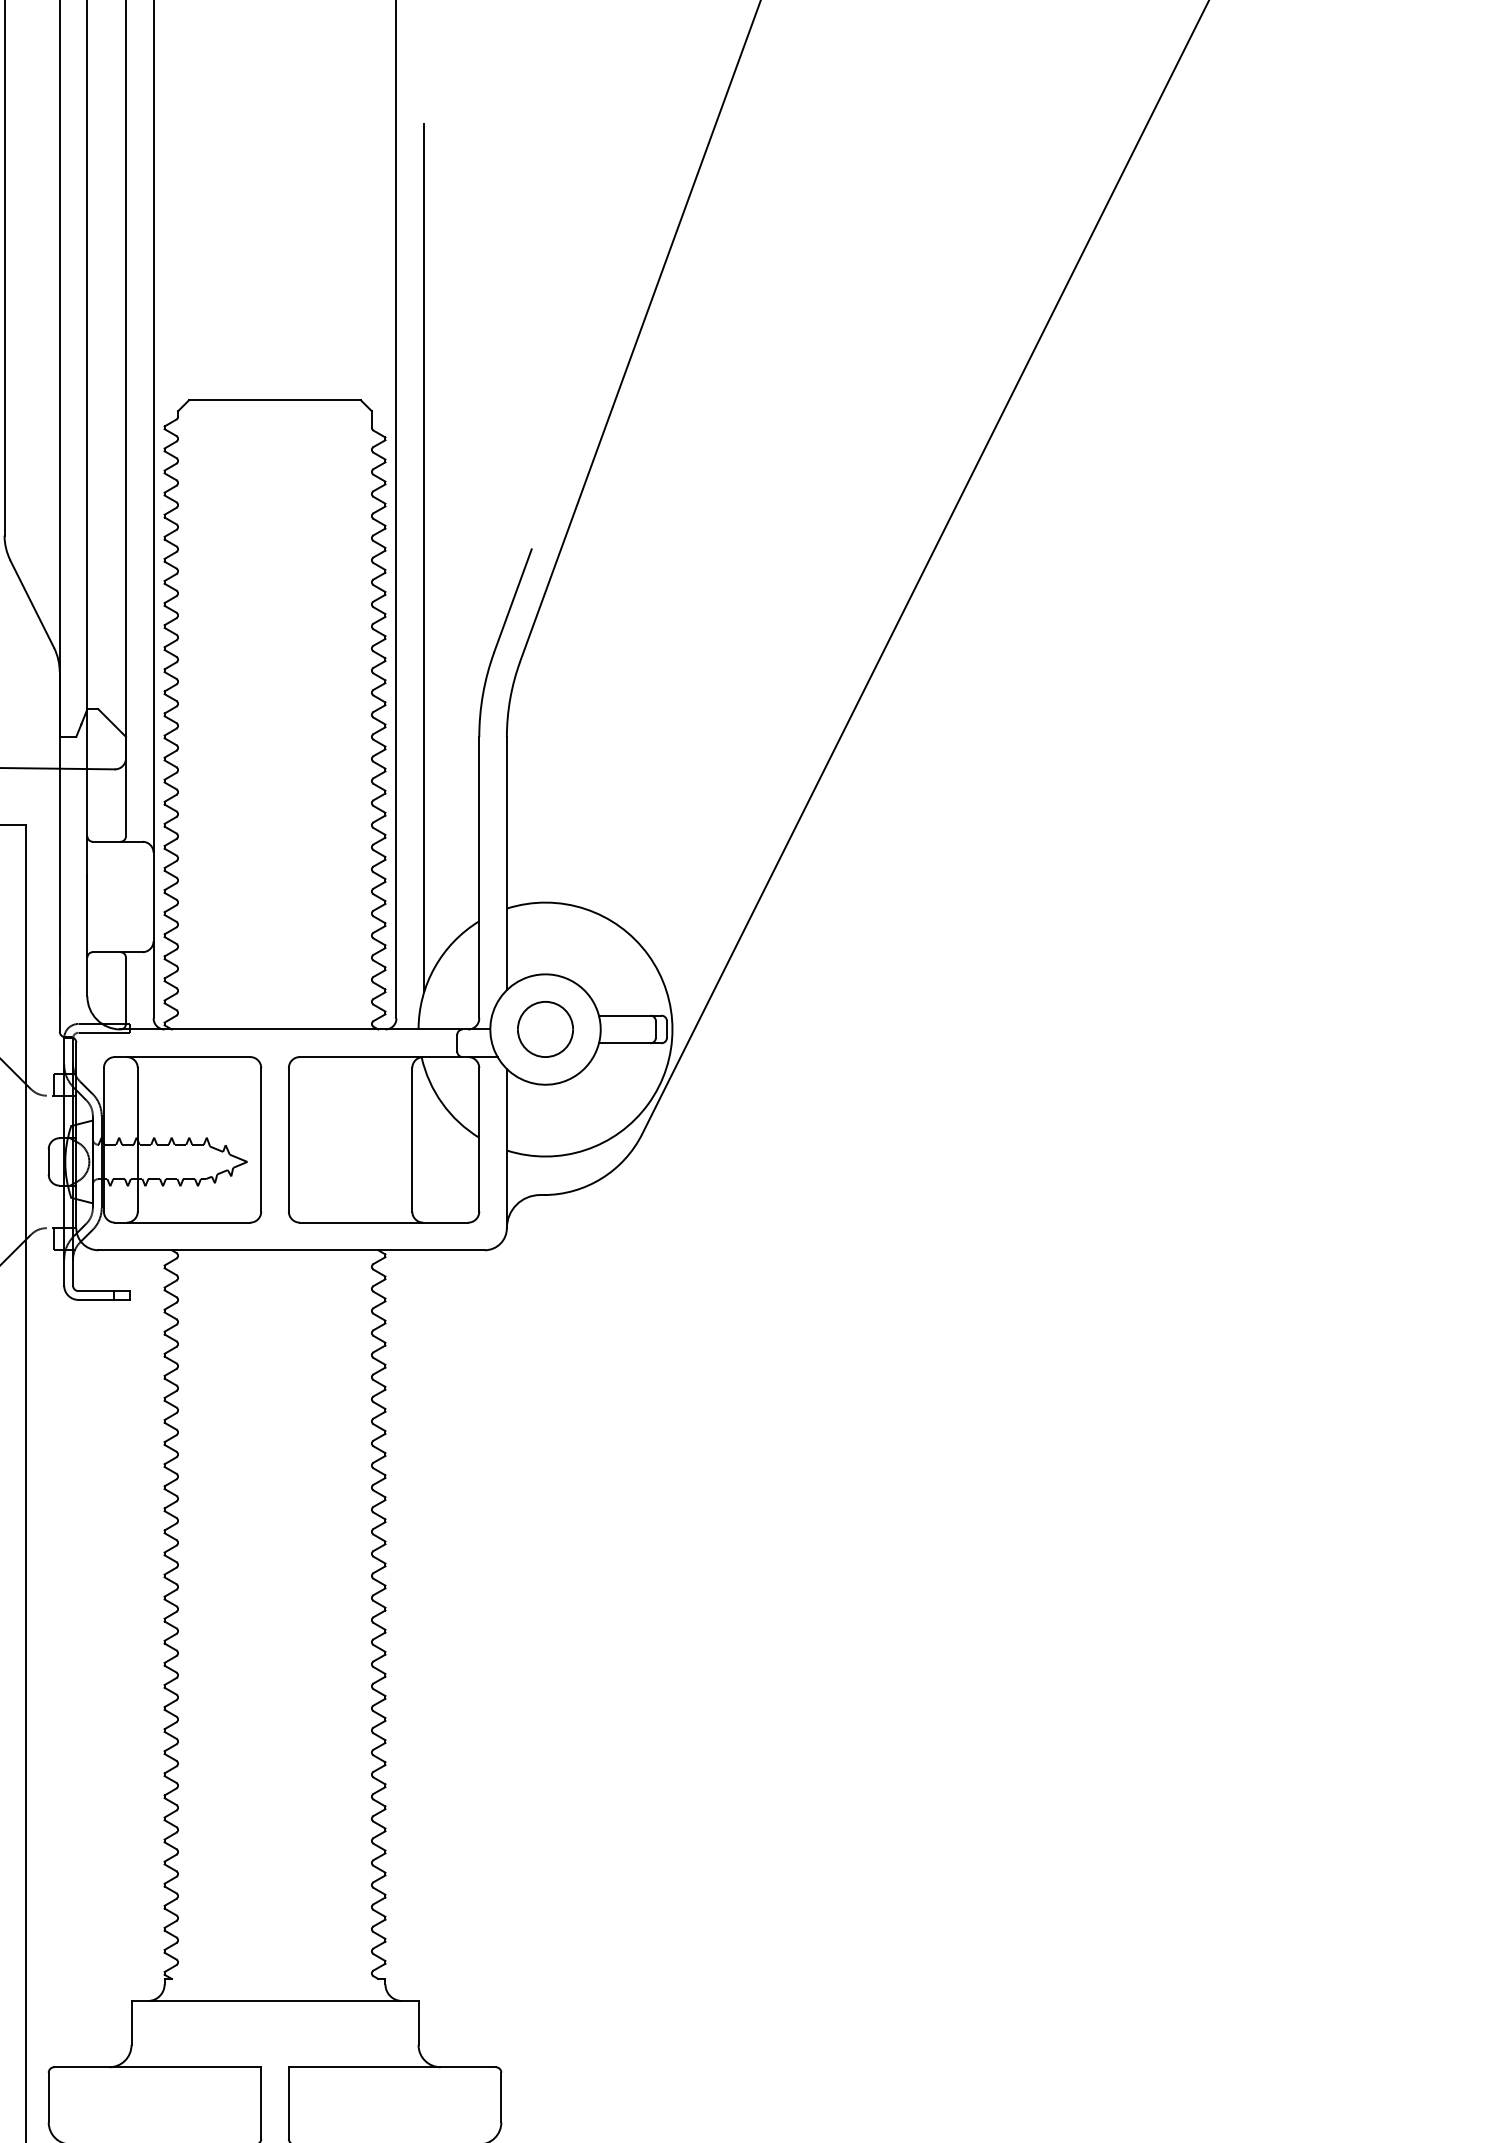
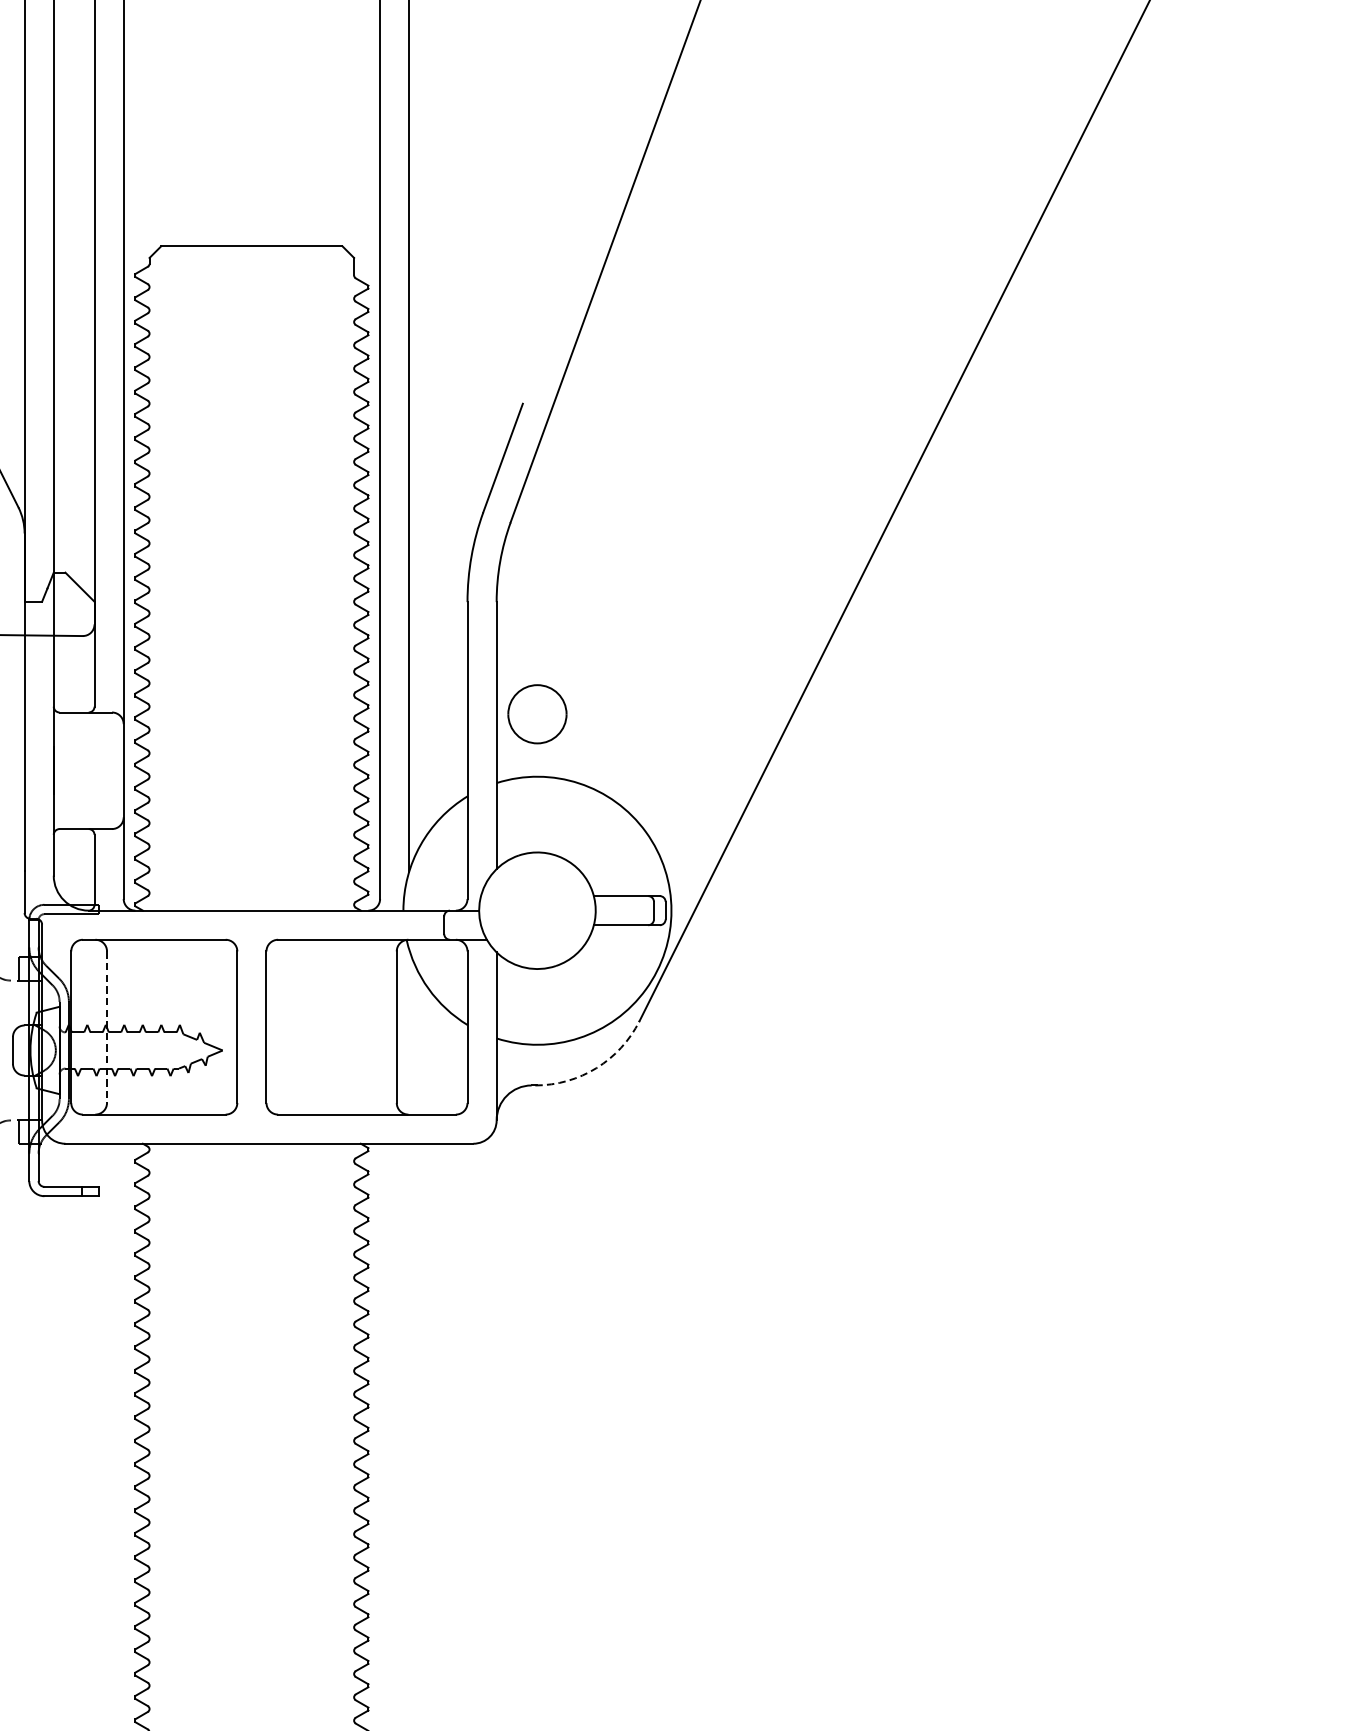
part: (545, 1029) -> (537, 714), moved
line: (137, 1139) -> (106, 1026), solid -> dashed
arc: (601, 1178) -> (596, 1067), solid -> dashed

